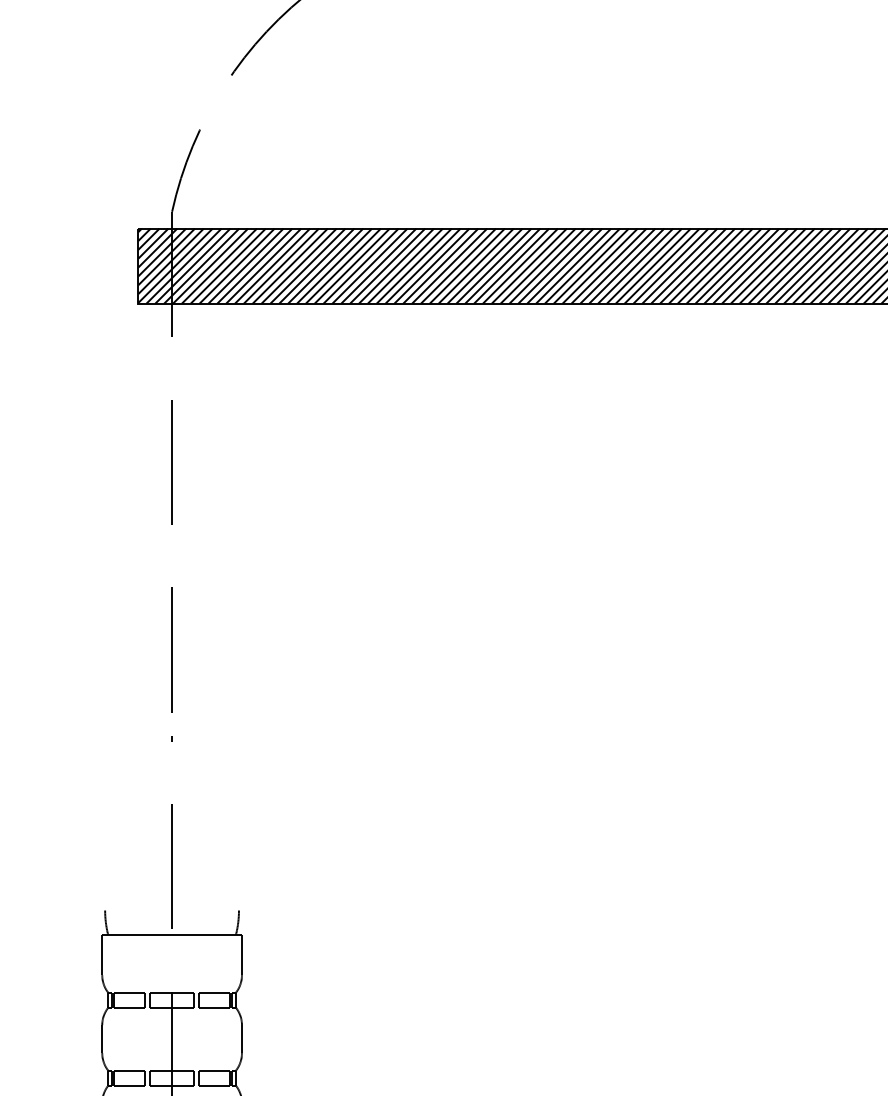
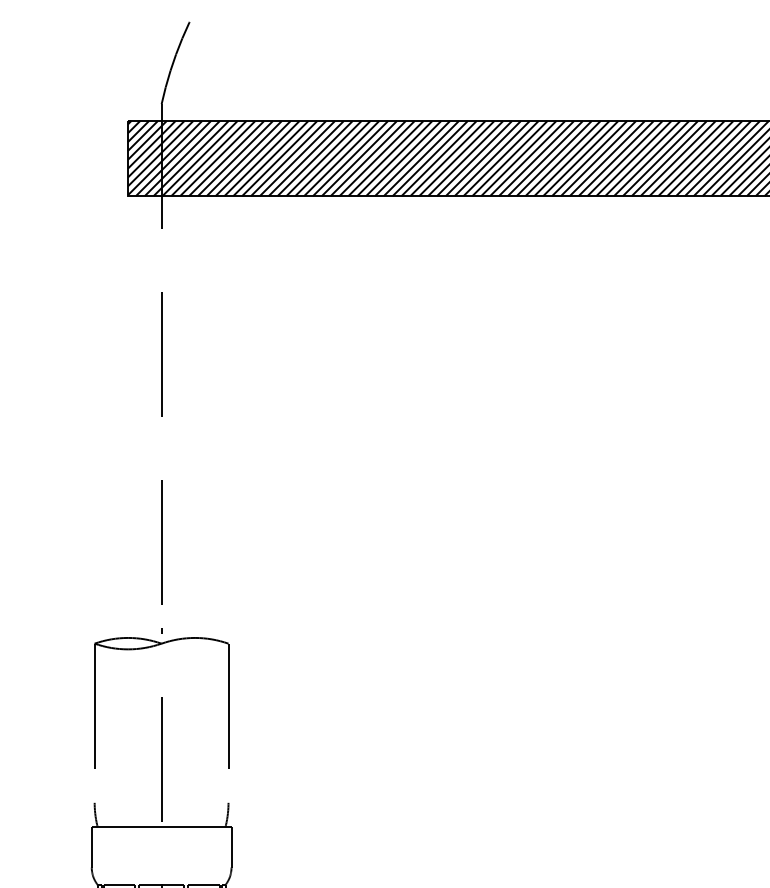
part: (157, 756) -> (147, 648), added

